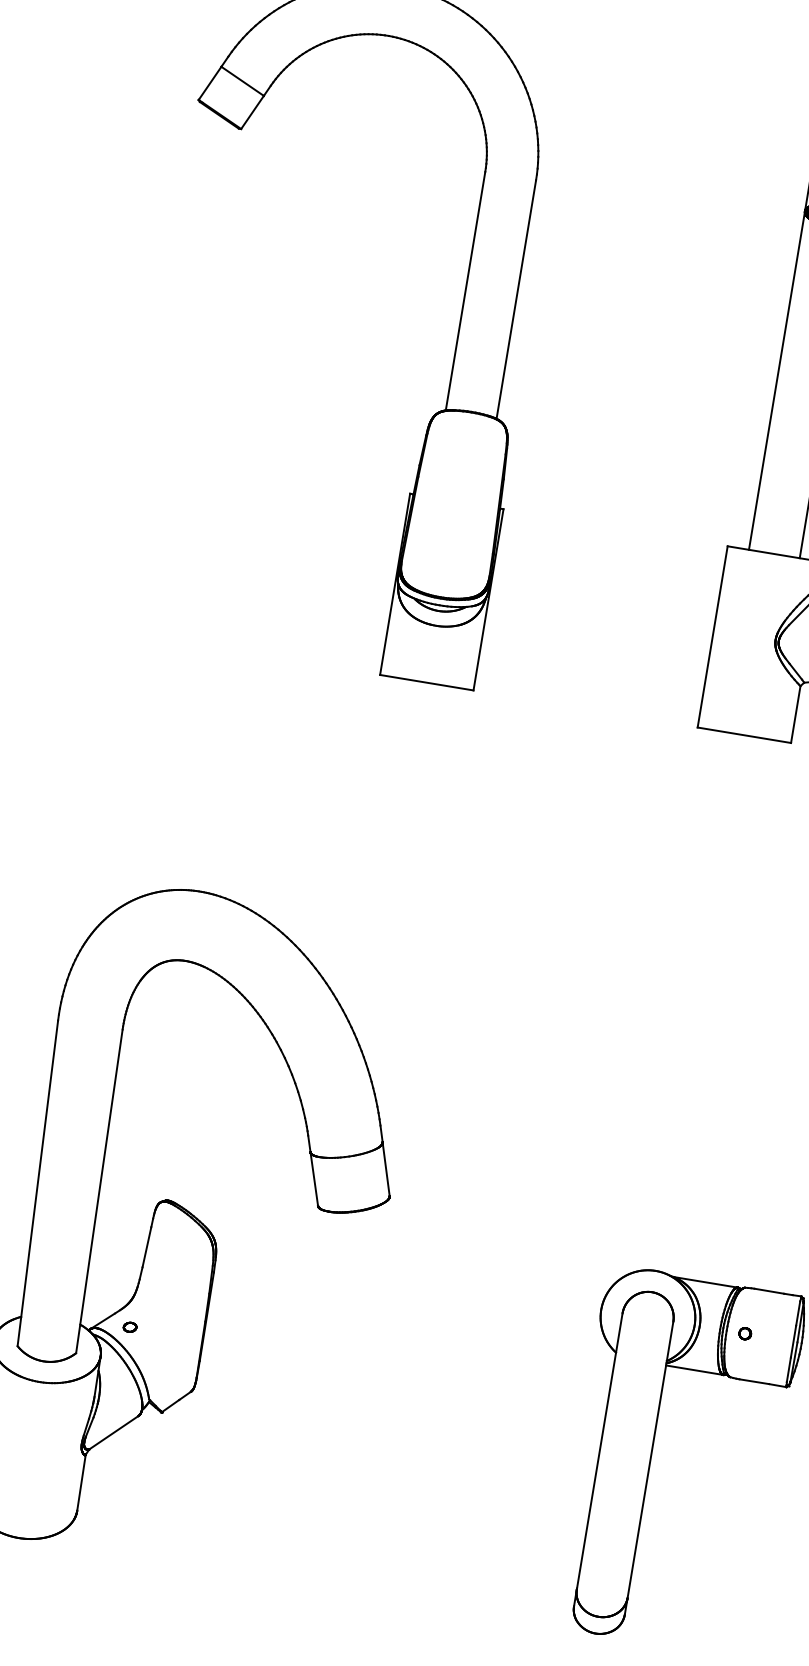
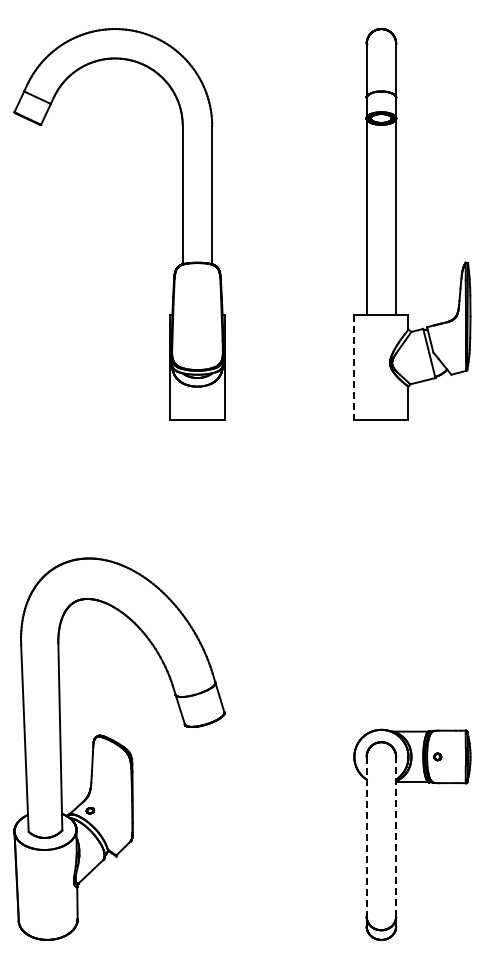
line: (712, 637) -> (354, 367), solid -> dashed
line: (599, 1450) -> (366, 836), solid -> dashed
line: (651, 1459) -> (396, 836), solid -> dashed

